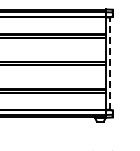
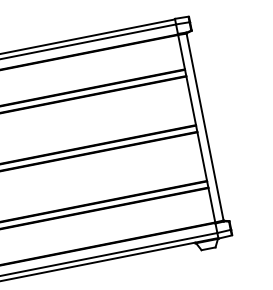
line: (110, 63) -> (205, 126), dashed -> solid

